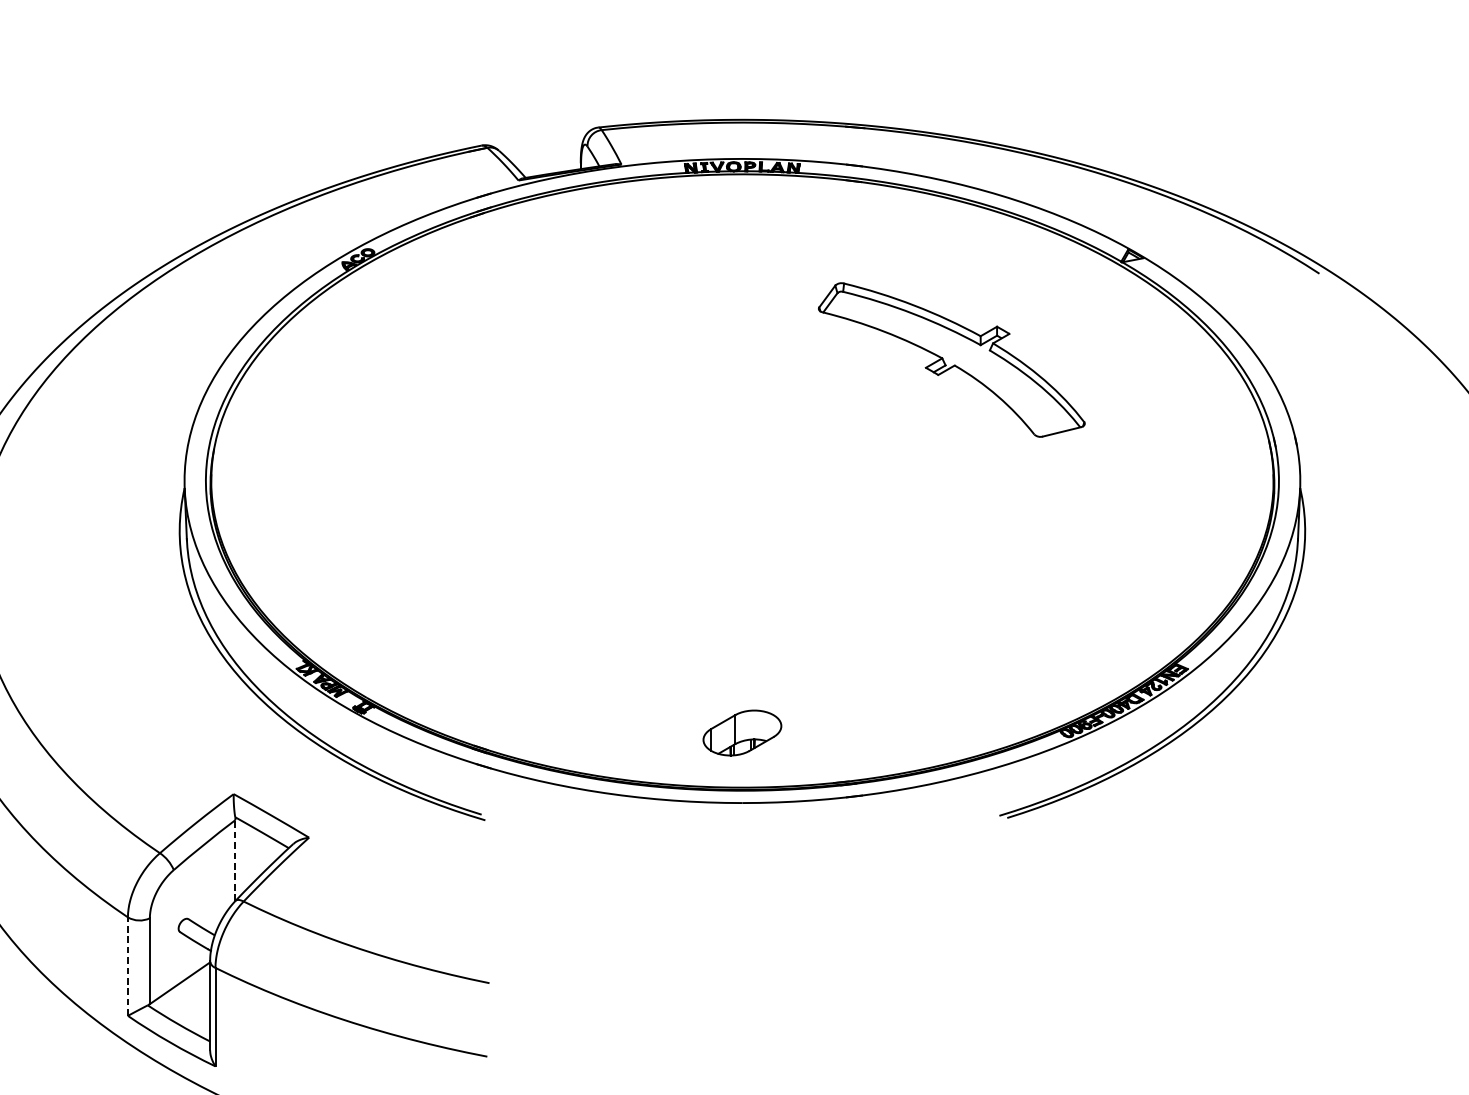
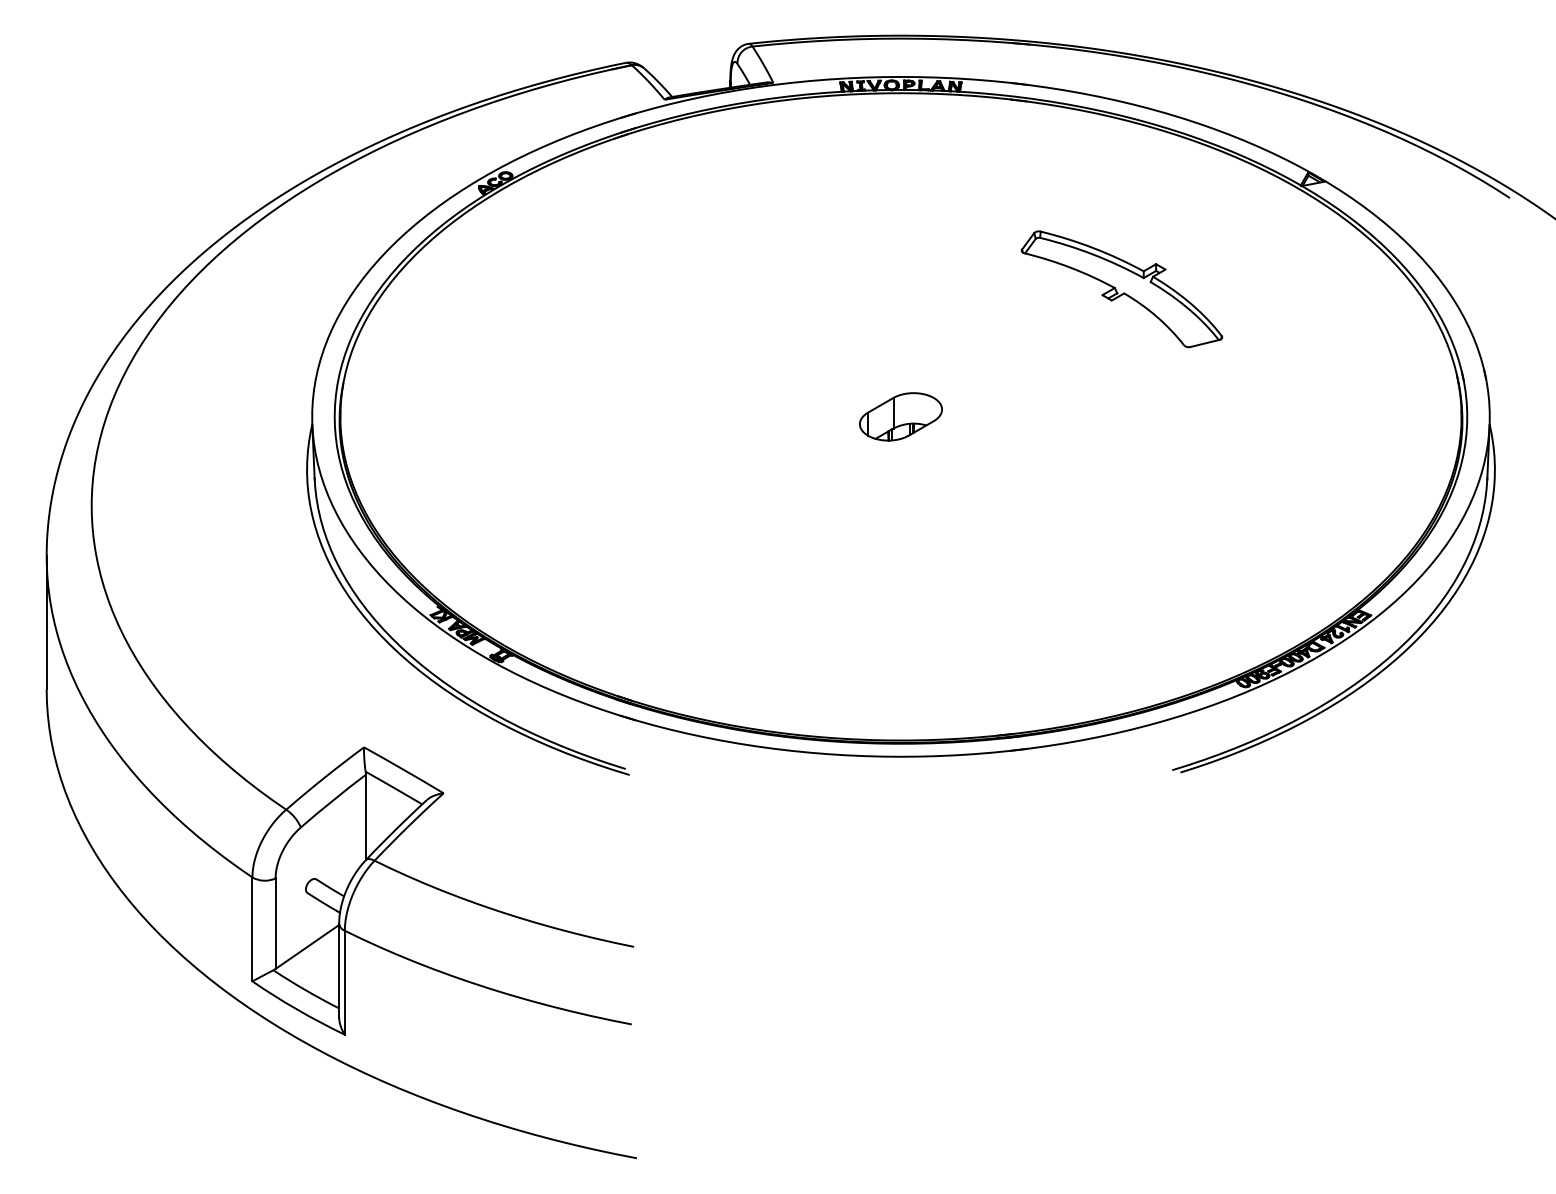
part: (951, 360) -> (1121, 289), size x0.71
part: (741, 732) -> (900, 416), moved
line: (235, 860) -> (365, 817), dashed -> solid
line: (127, 966) -> (252, 929), dashed -> solid

